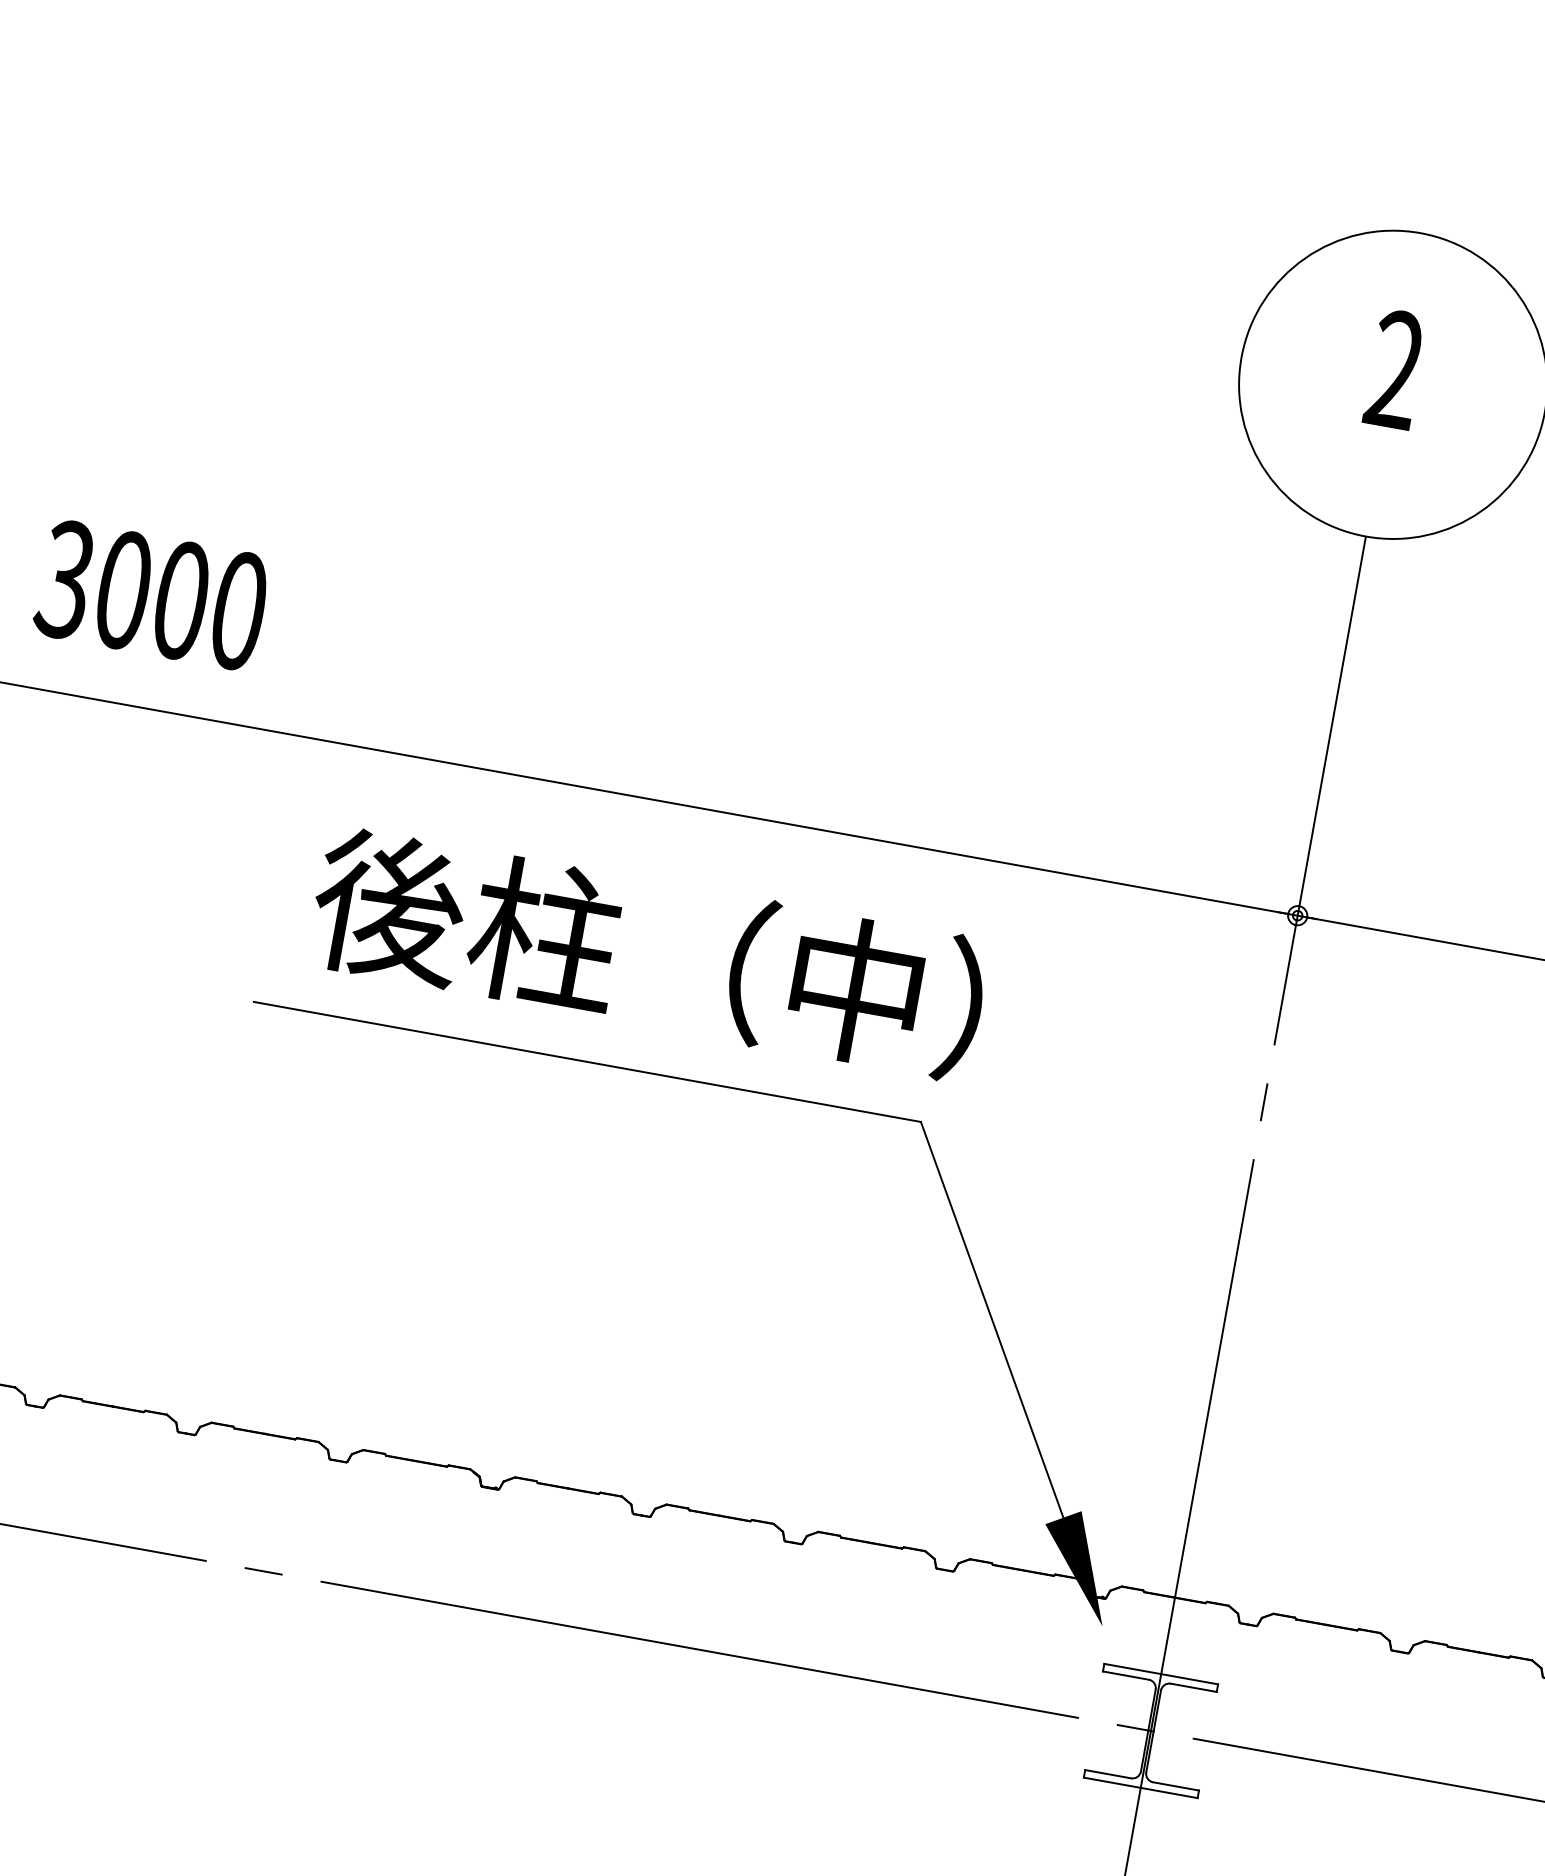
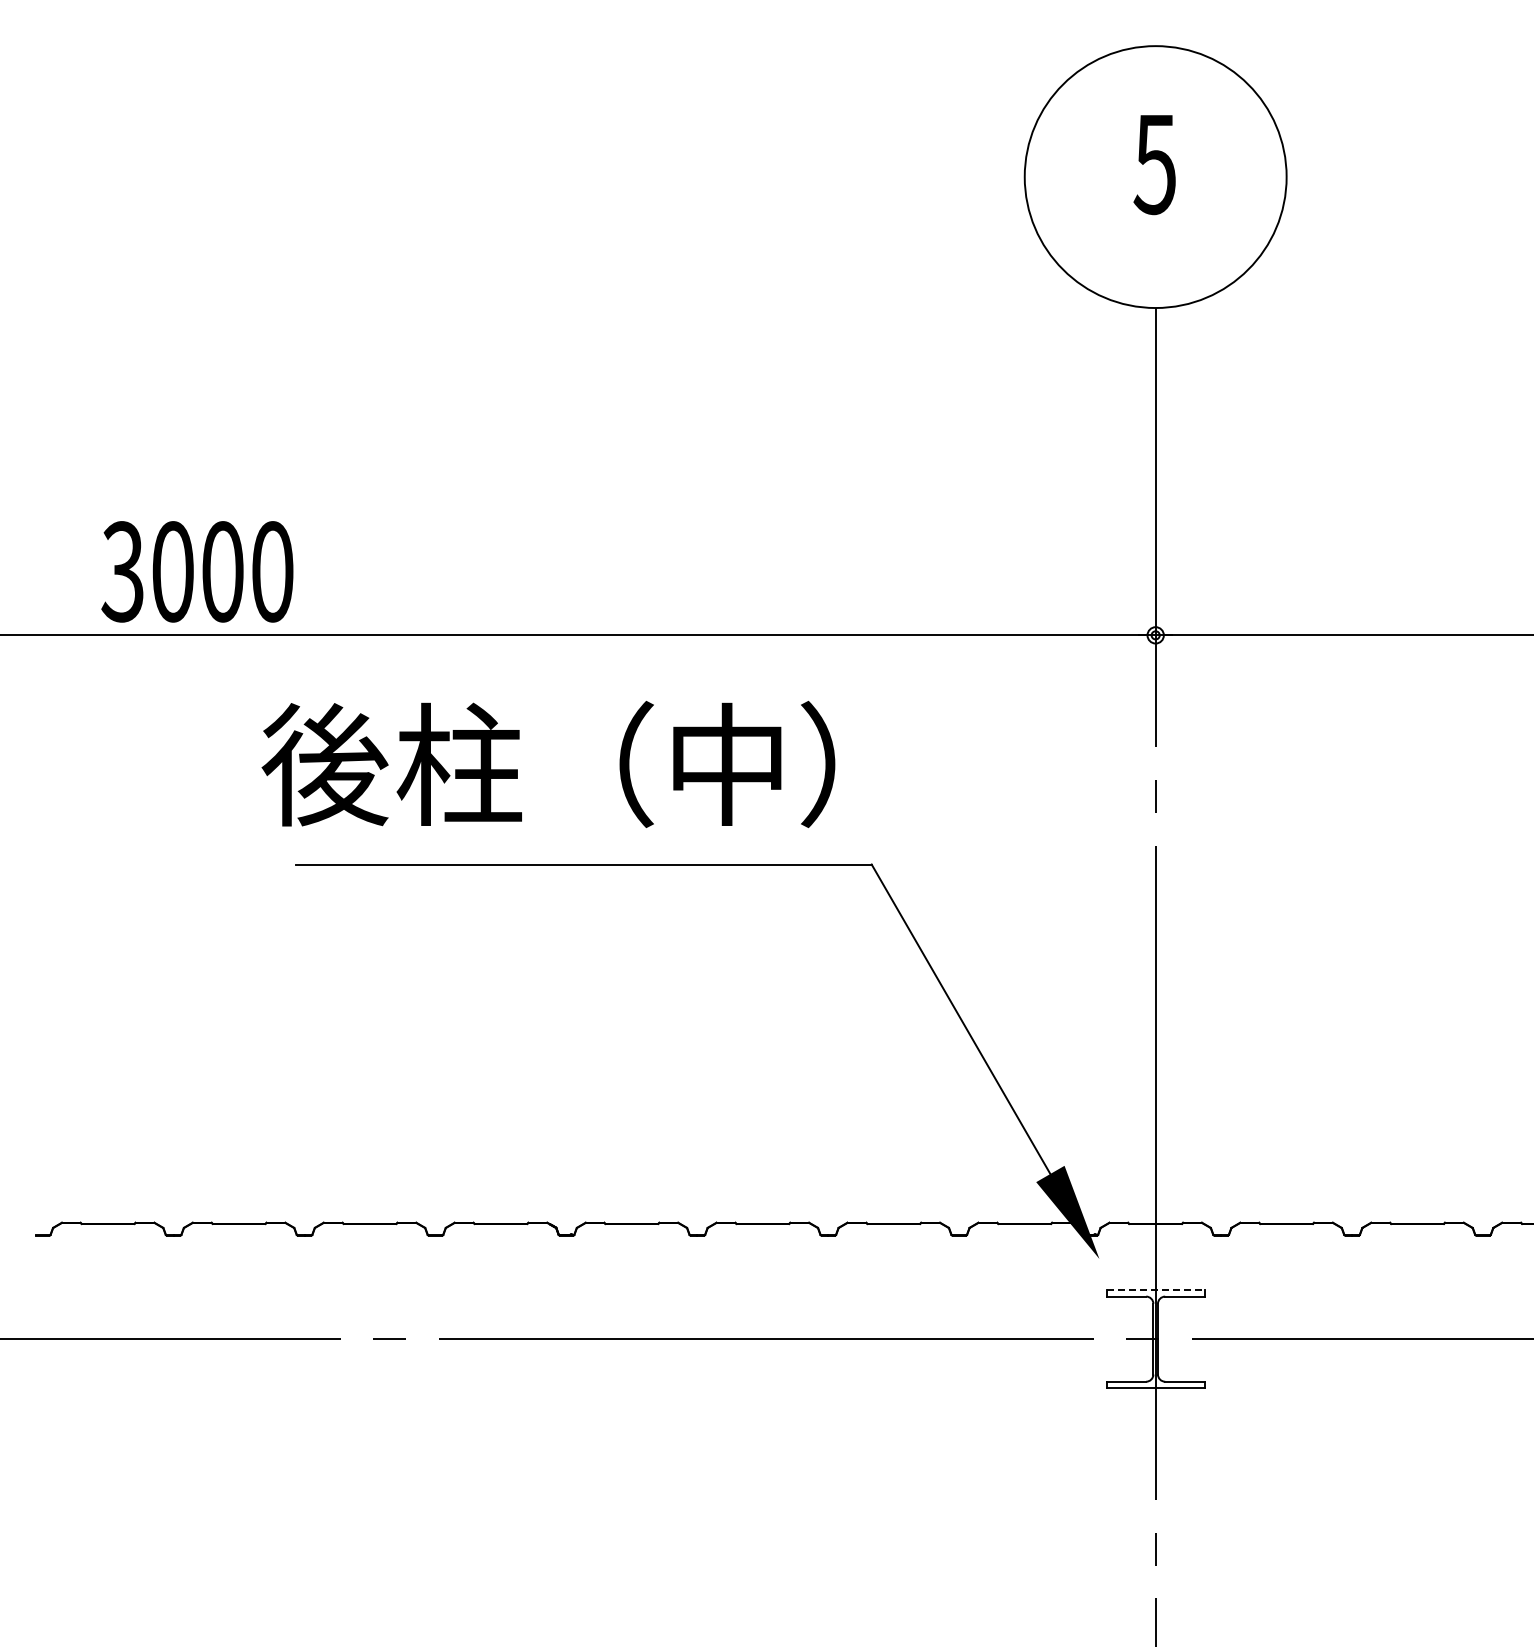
text: (1394, 370) -> (1154, 164), 2 -> 5
text: (152, 594) -> (197, 571), moved
text: (648, 953) -> (548, 764), moved
line: (1162, 1674) -> (1156, 1290), solid -> dashed

